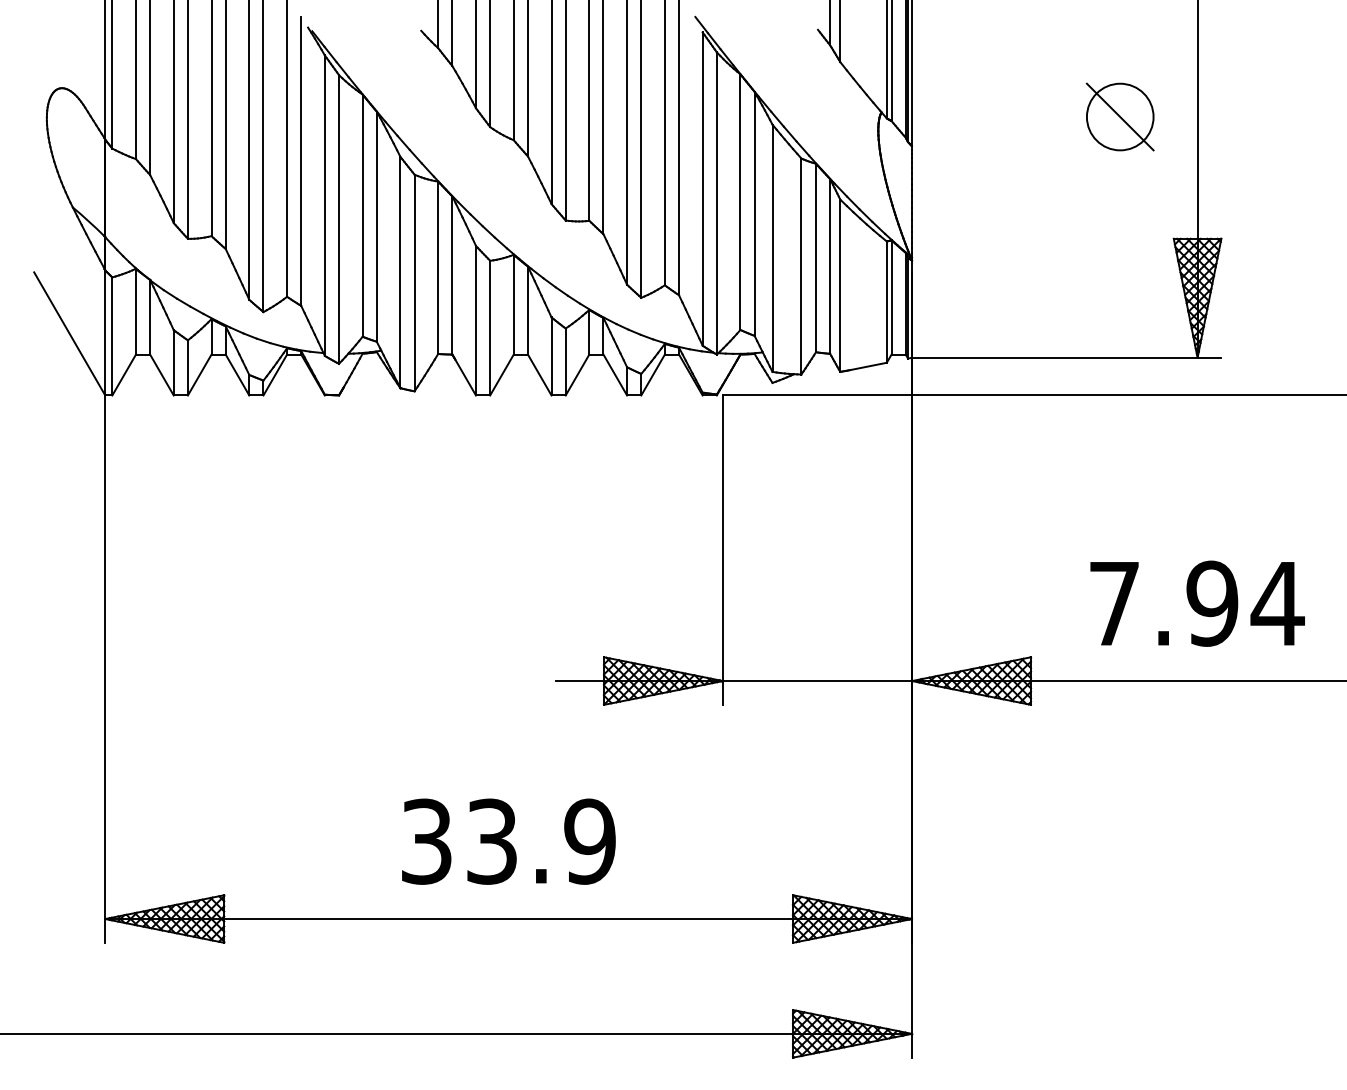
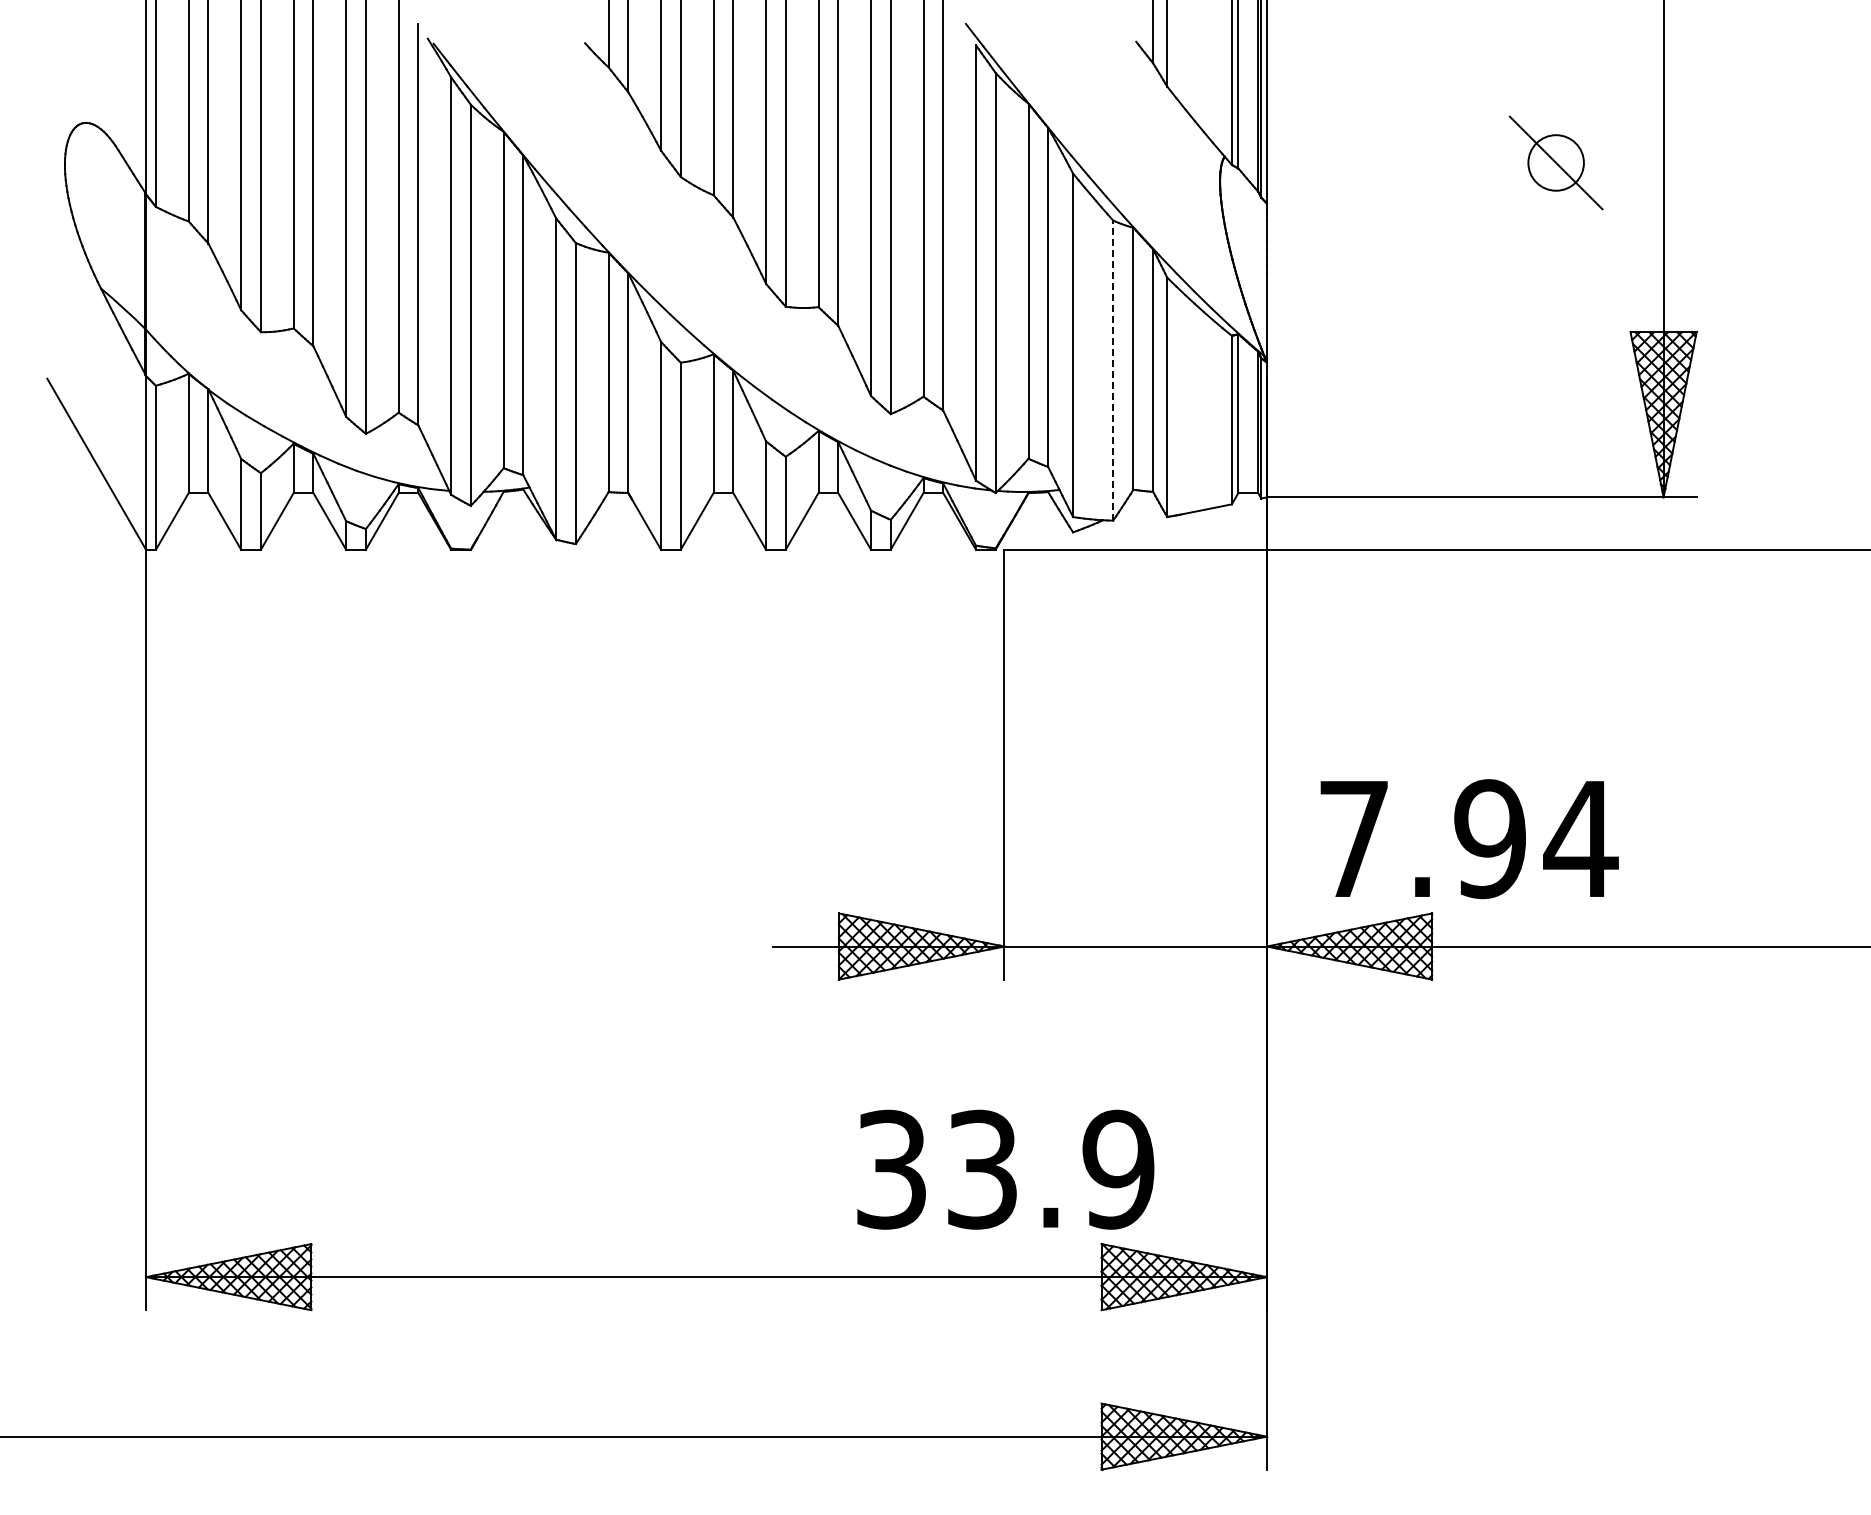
circle: (1119, 116) -> (1555, 162), size x0.6
line: (801, 266) -> (1113, 370), solid -> dashed
text: (1197, 604) -> (1469, 839), moved
text: (508, 841) -> (1005, 1169), moved

